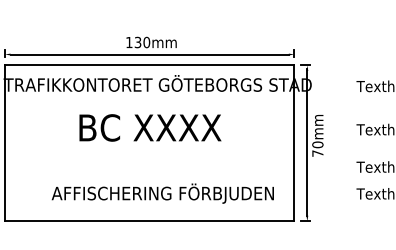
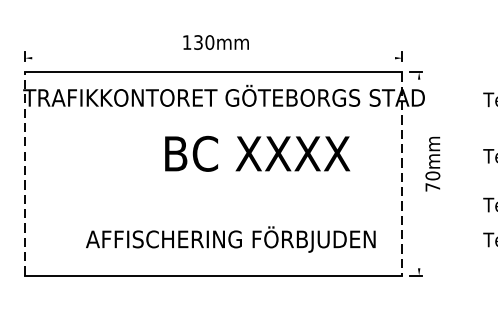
line: (149, 54) -> (213, 58), removed
text: (150, 127) -> (257, 153), moved
line: (307, 142) -> (419, 172), removed
line: (4, 143) -> (24, 174), solid -> dashed
line: (294, 143) -> (402, 174), solid -> dashed

